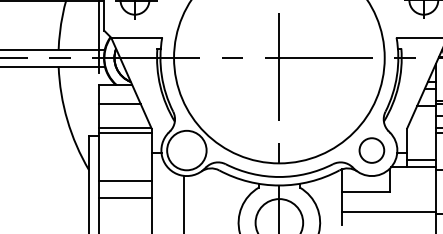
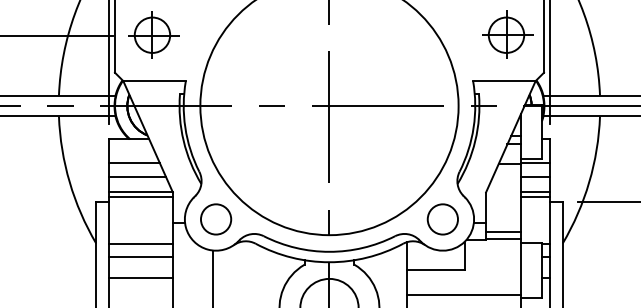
line: (122, 116) -> (137, 177), added
circle: (186, 150) -> (215, 219), size x0.62
line: (125, 171) -> (140, 244), added

